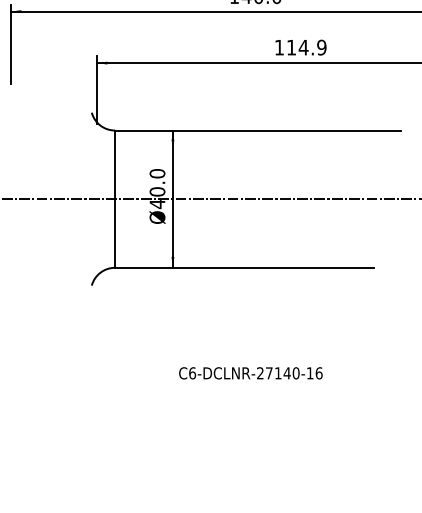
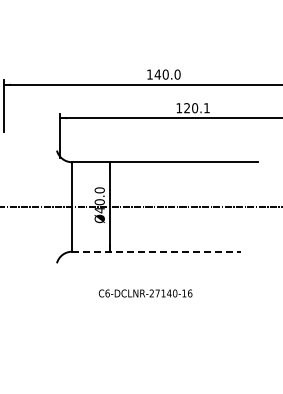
text: (305, 48) -> (196, 108), 114.9 -> 120.1
line: (244, 267) -> (156, 251), solid -> dashed
text: (250, 373) -> (145, 293), moved

